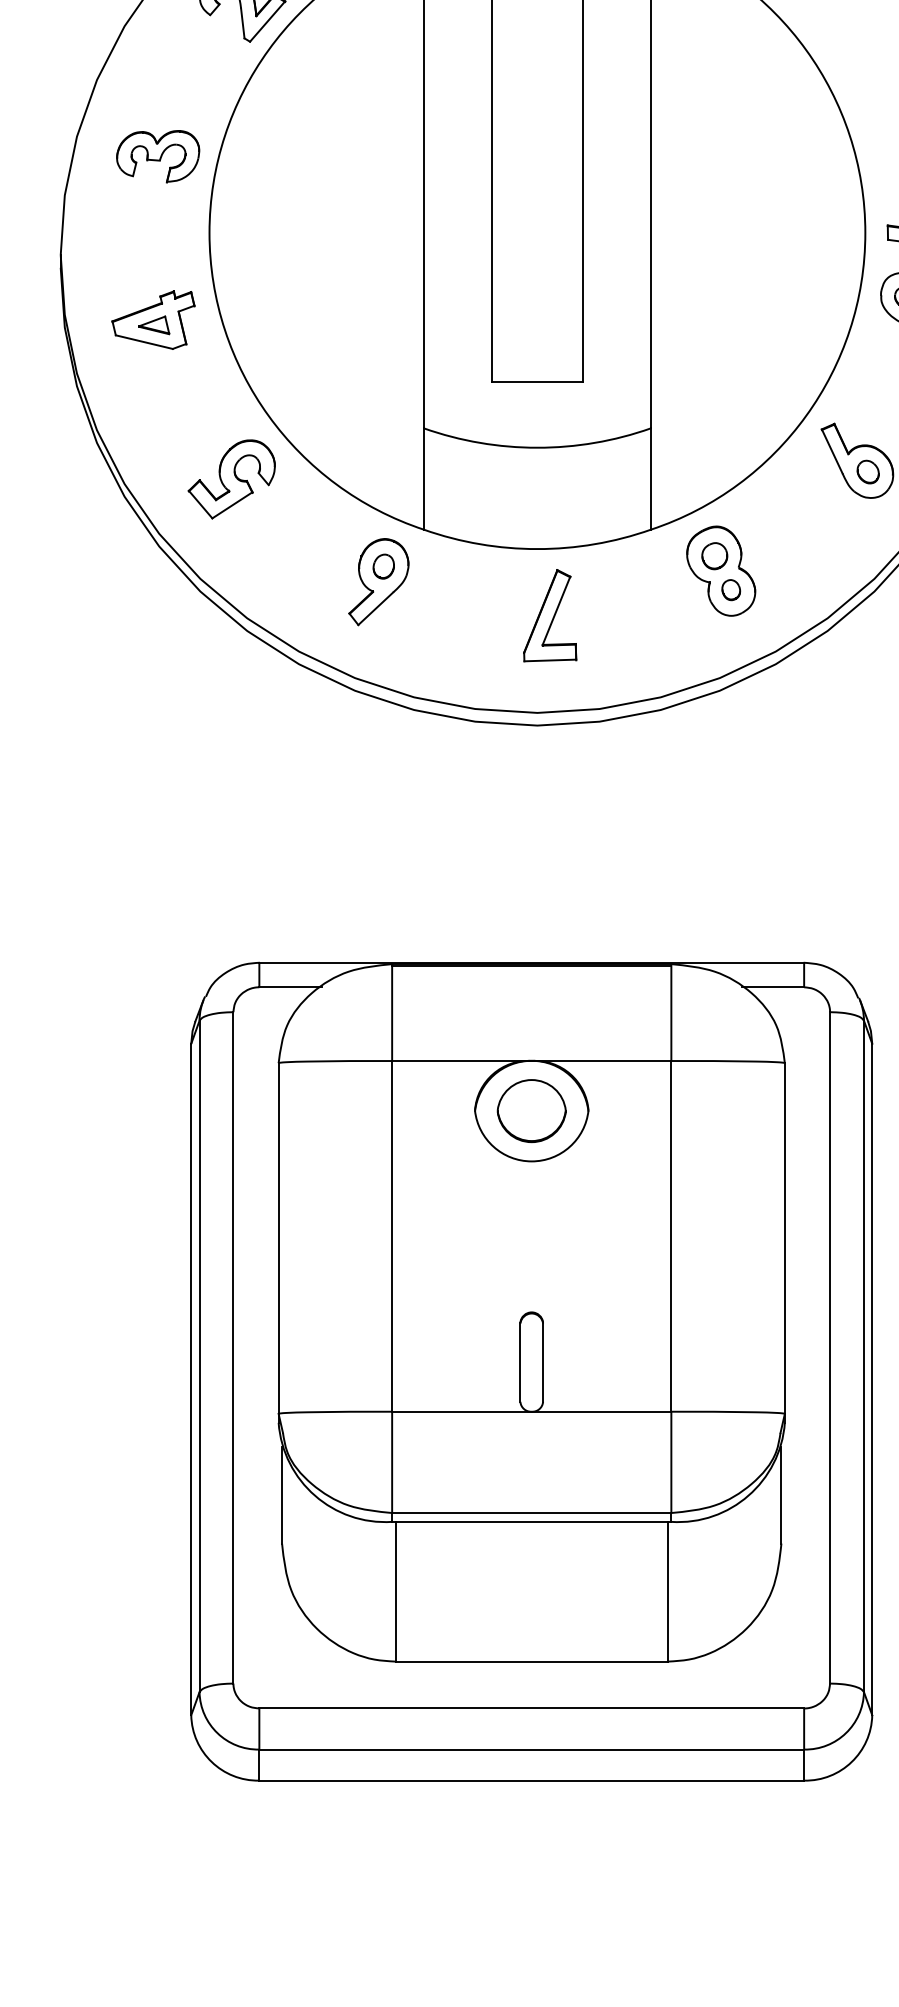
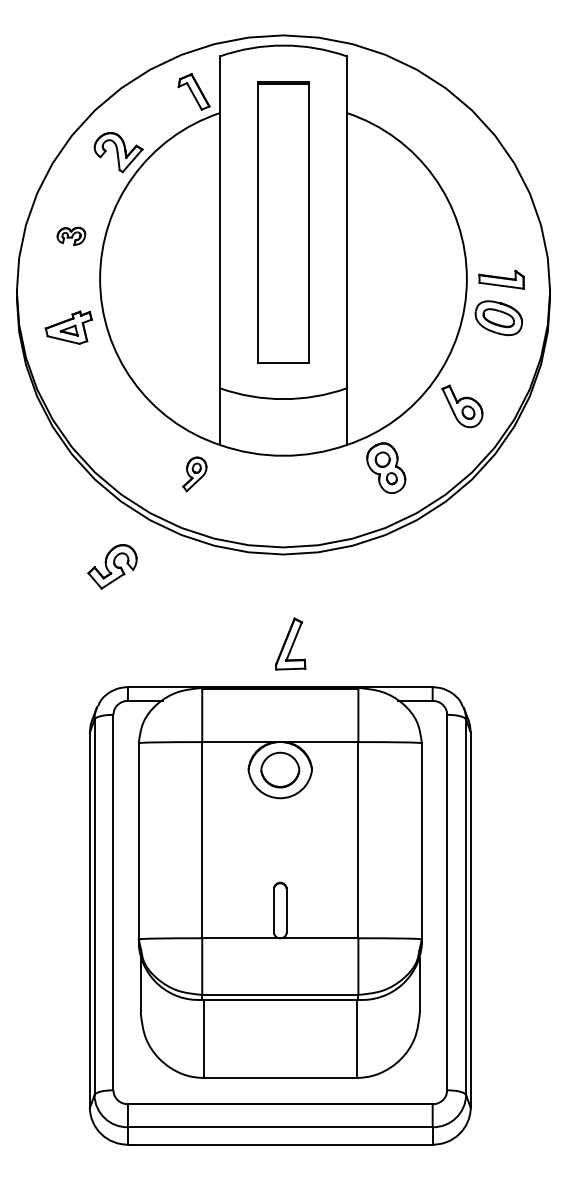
part: (158, 156) -> (71, 236), size x0.6
part: (231, 478) -> (112, 566), moved
part: (378, 582) -> (194, 474), size x0.7
part: (549, 614) -> (290, 643), moved

